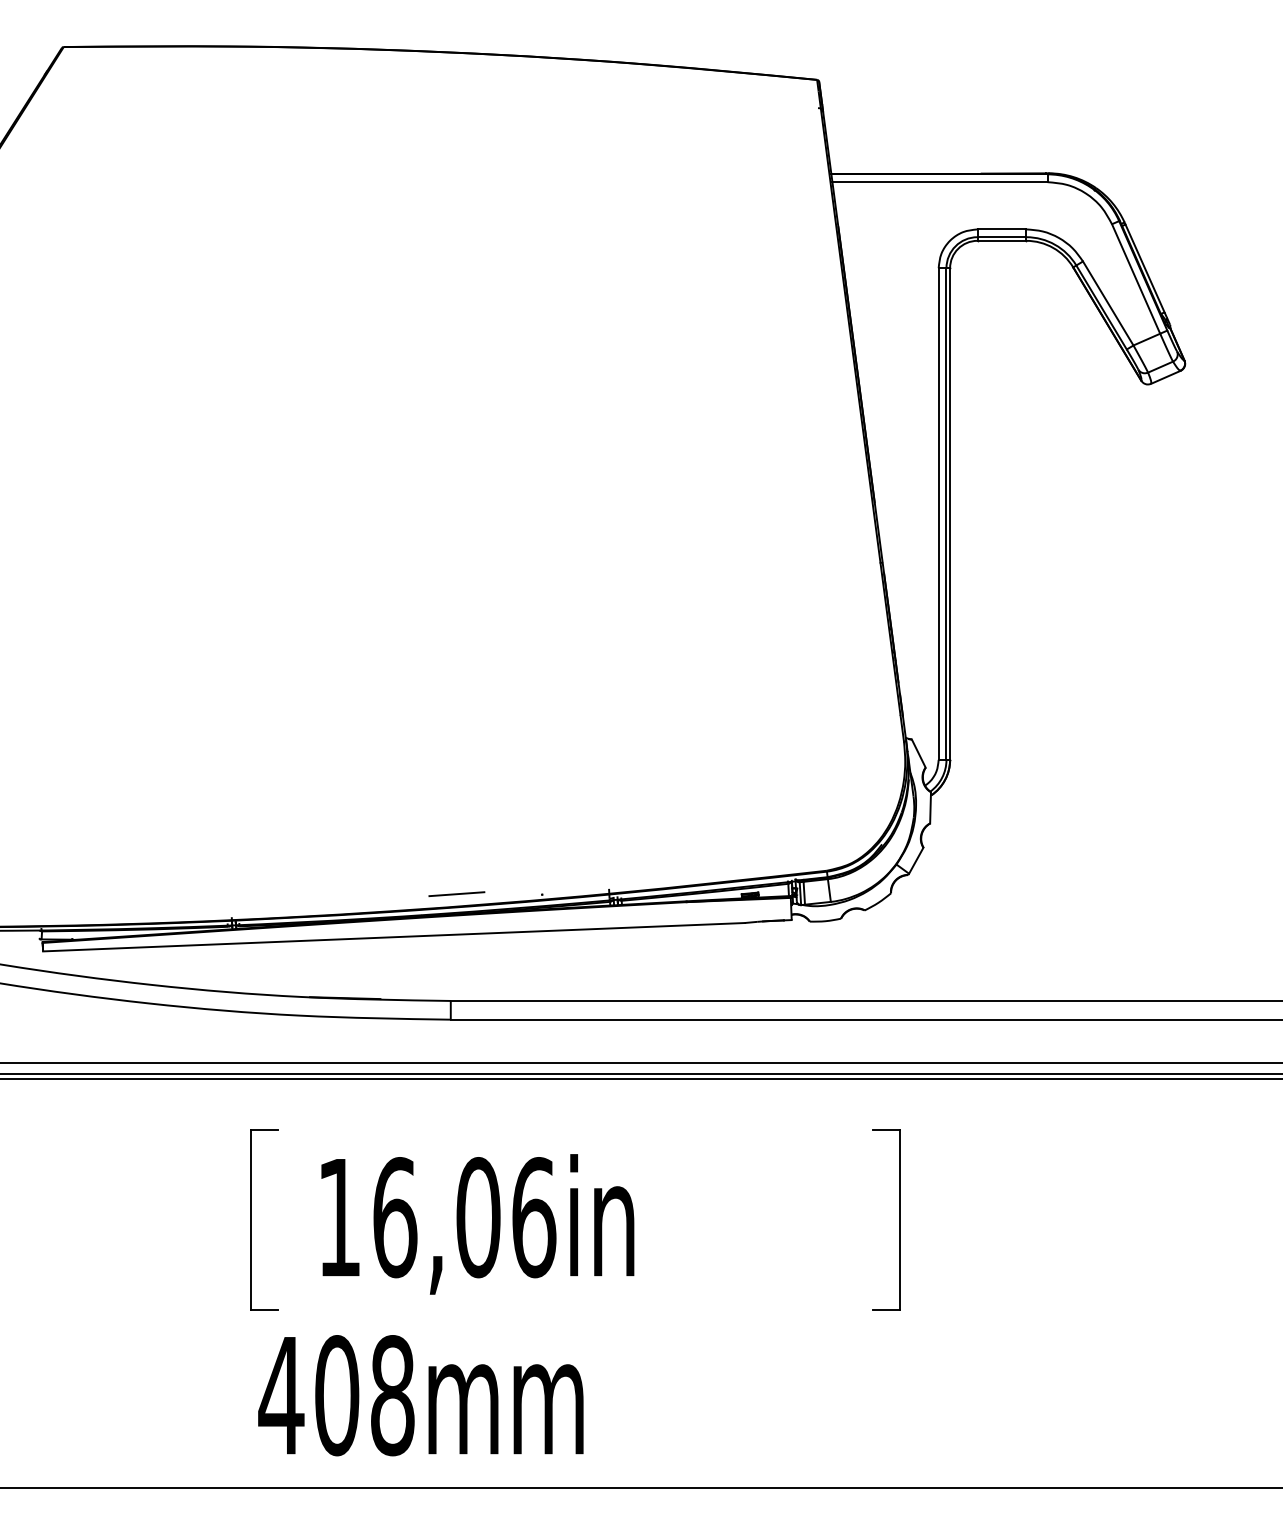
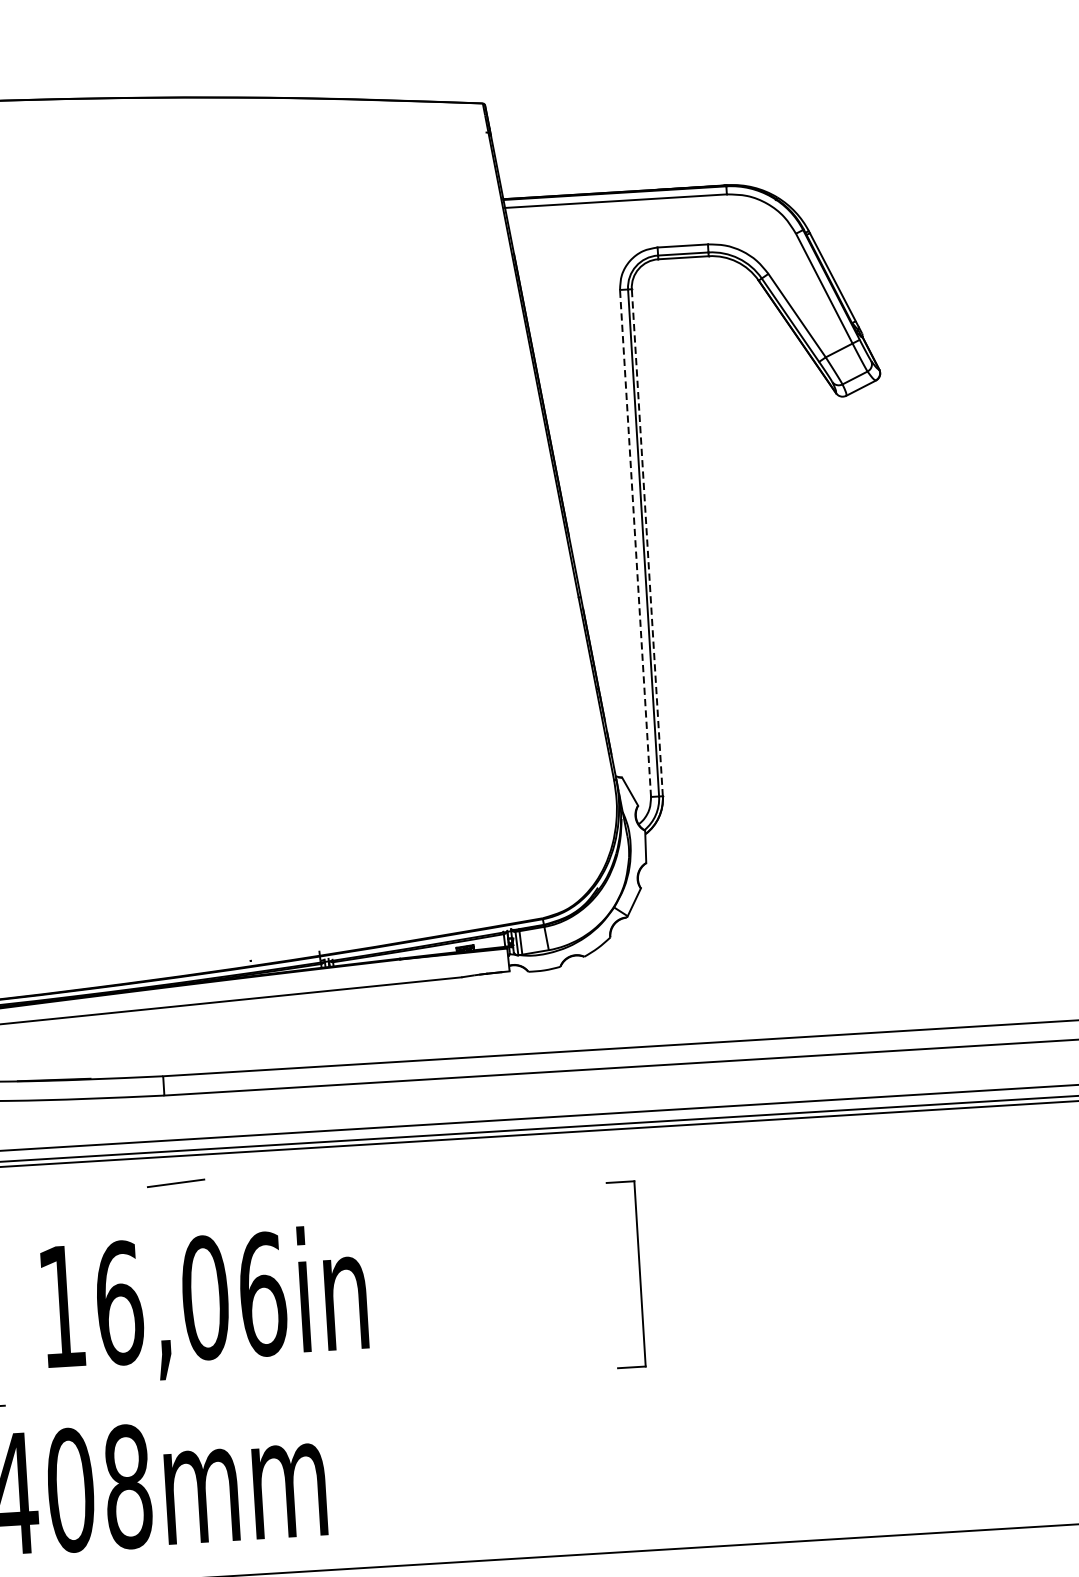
line: (938, 514) -> (635, 543), solid -> dashed
line: (950, 514) -> (647, 543), solid -> dashed
line: (456, 893) -> (175, 1182), moved

